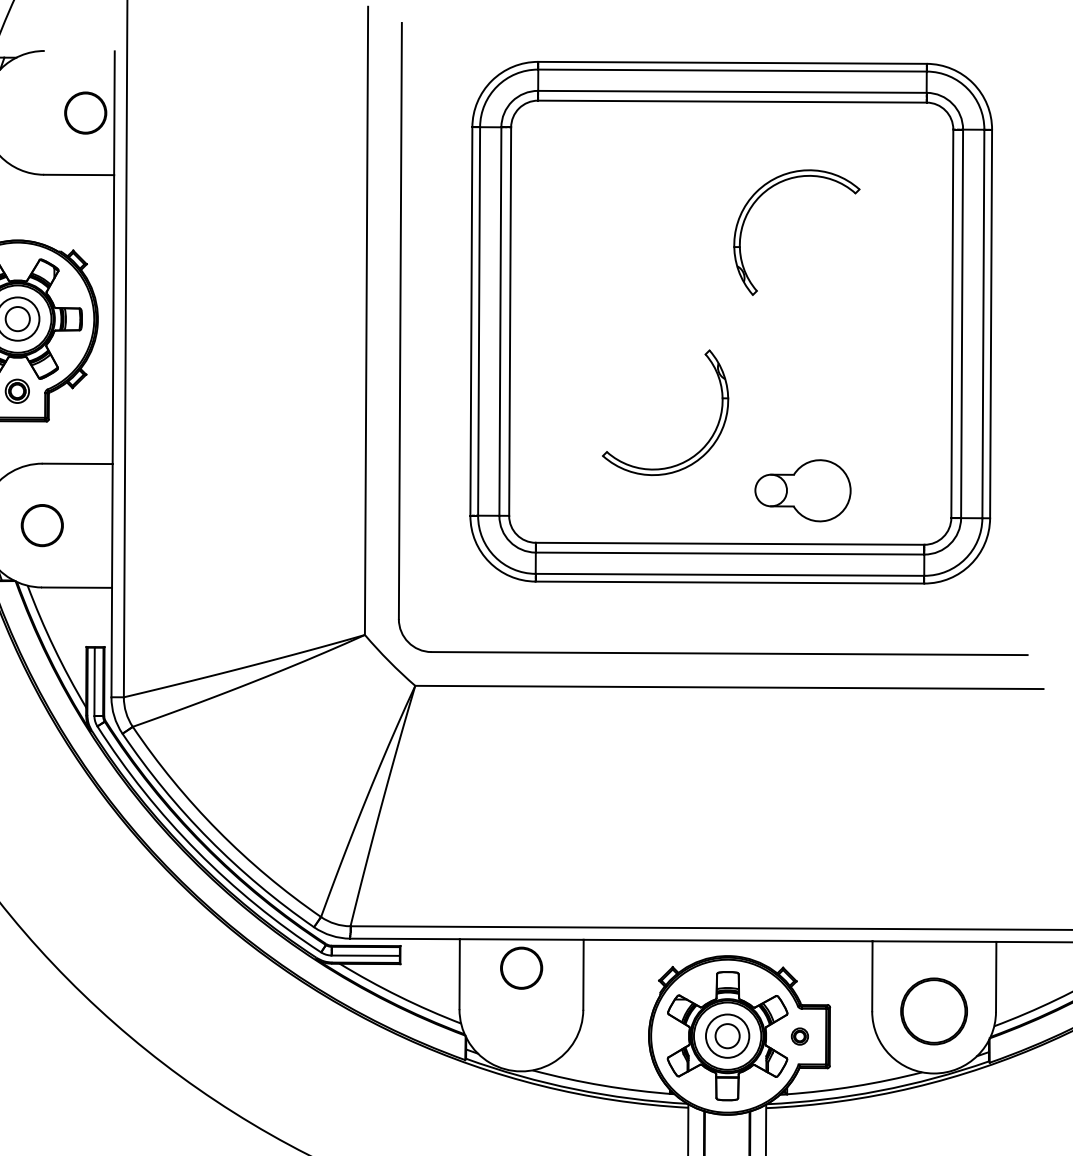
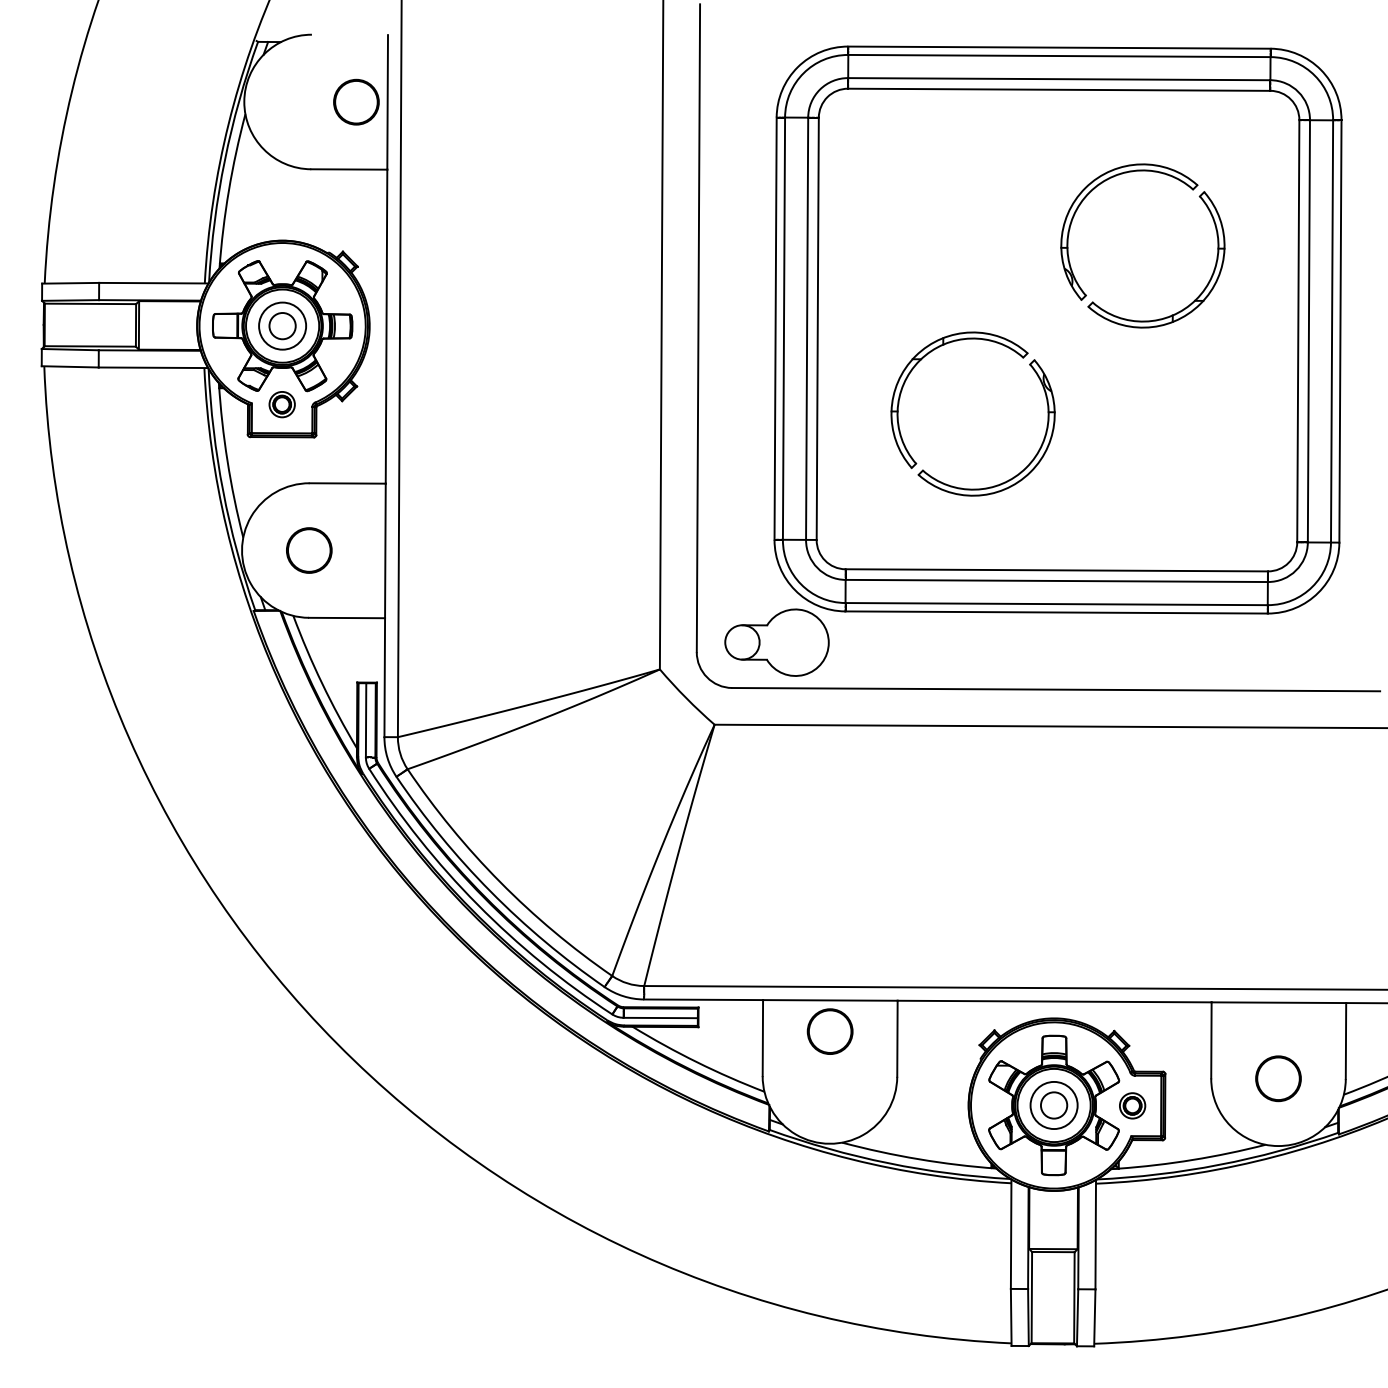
part: (857, 293) -> (1195, 298), added
part: (611, 346) -> (927, 355), added
part: (802, 490) -> (776, 642), moved
part: (934, 1011) -> (1278, 1078), size x0.62
part: (799, 1036) -> (1132, 1105), size x1.43

